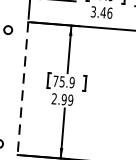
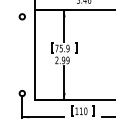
line: (23, 89) -> (35, 55), dashed -> solid

